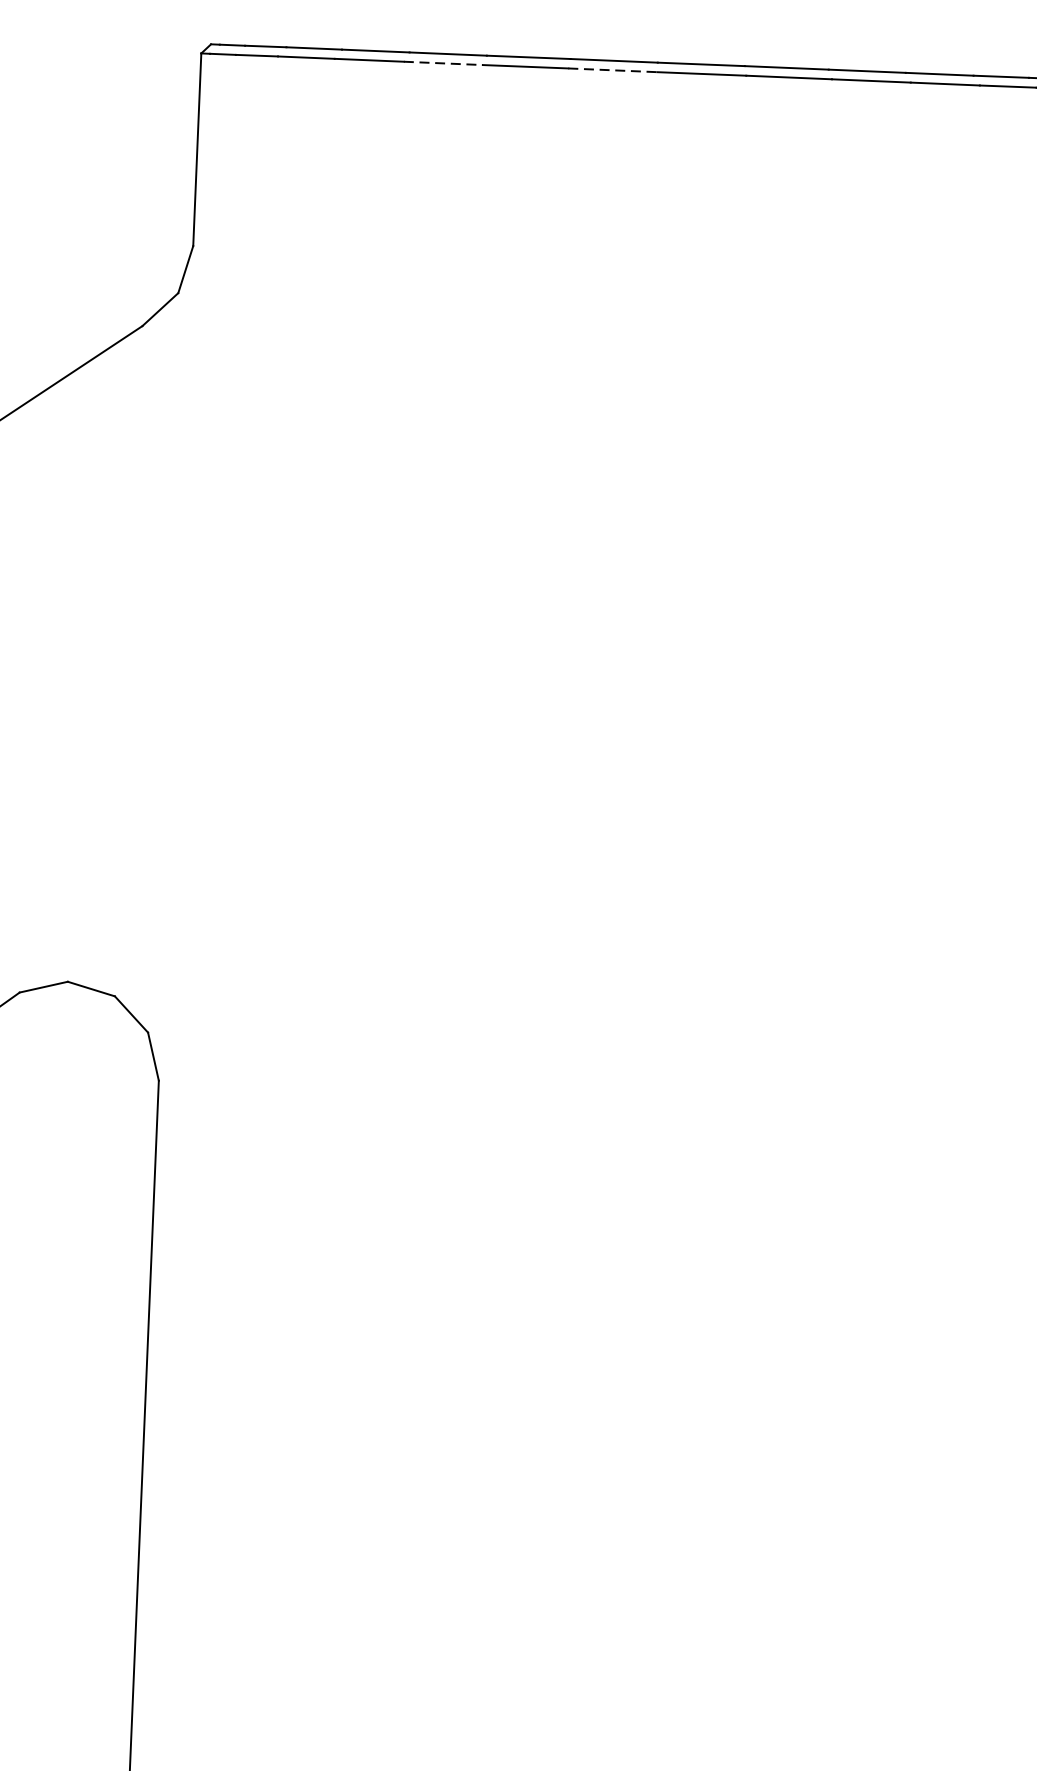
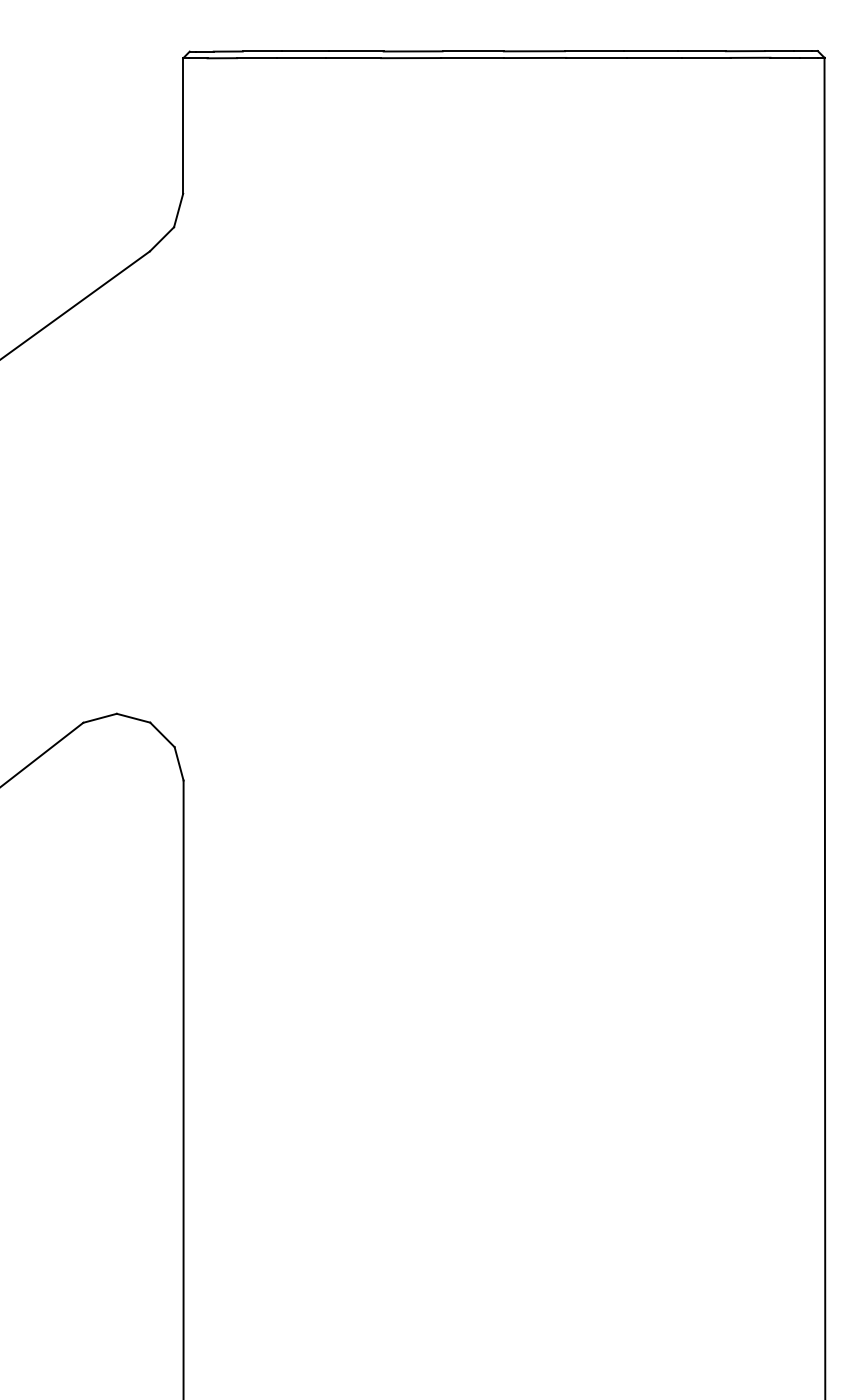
line: (443, 63) -> (353, 58), dashed -> solid
line: (614, 71) -> (473, 58), dashed -> solid

